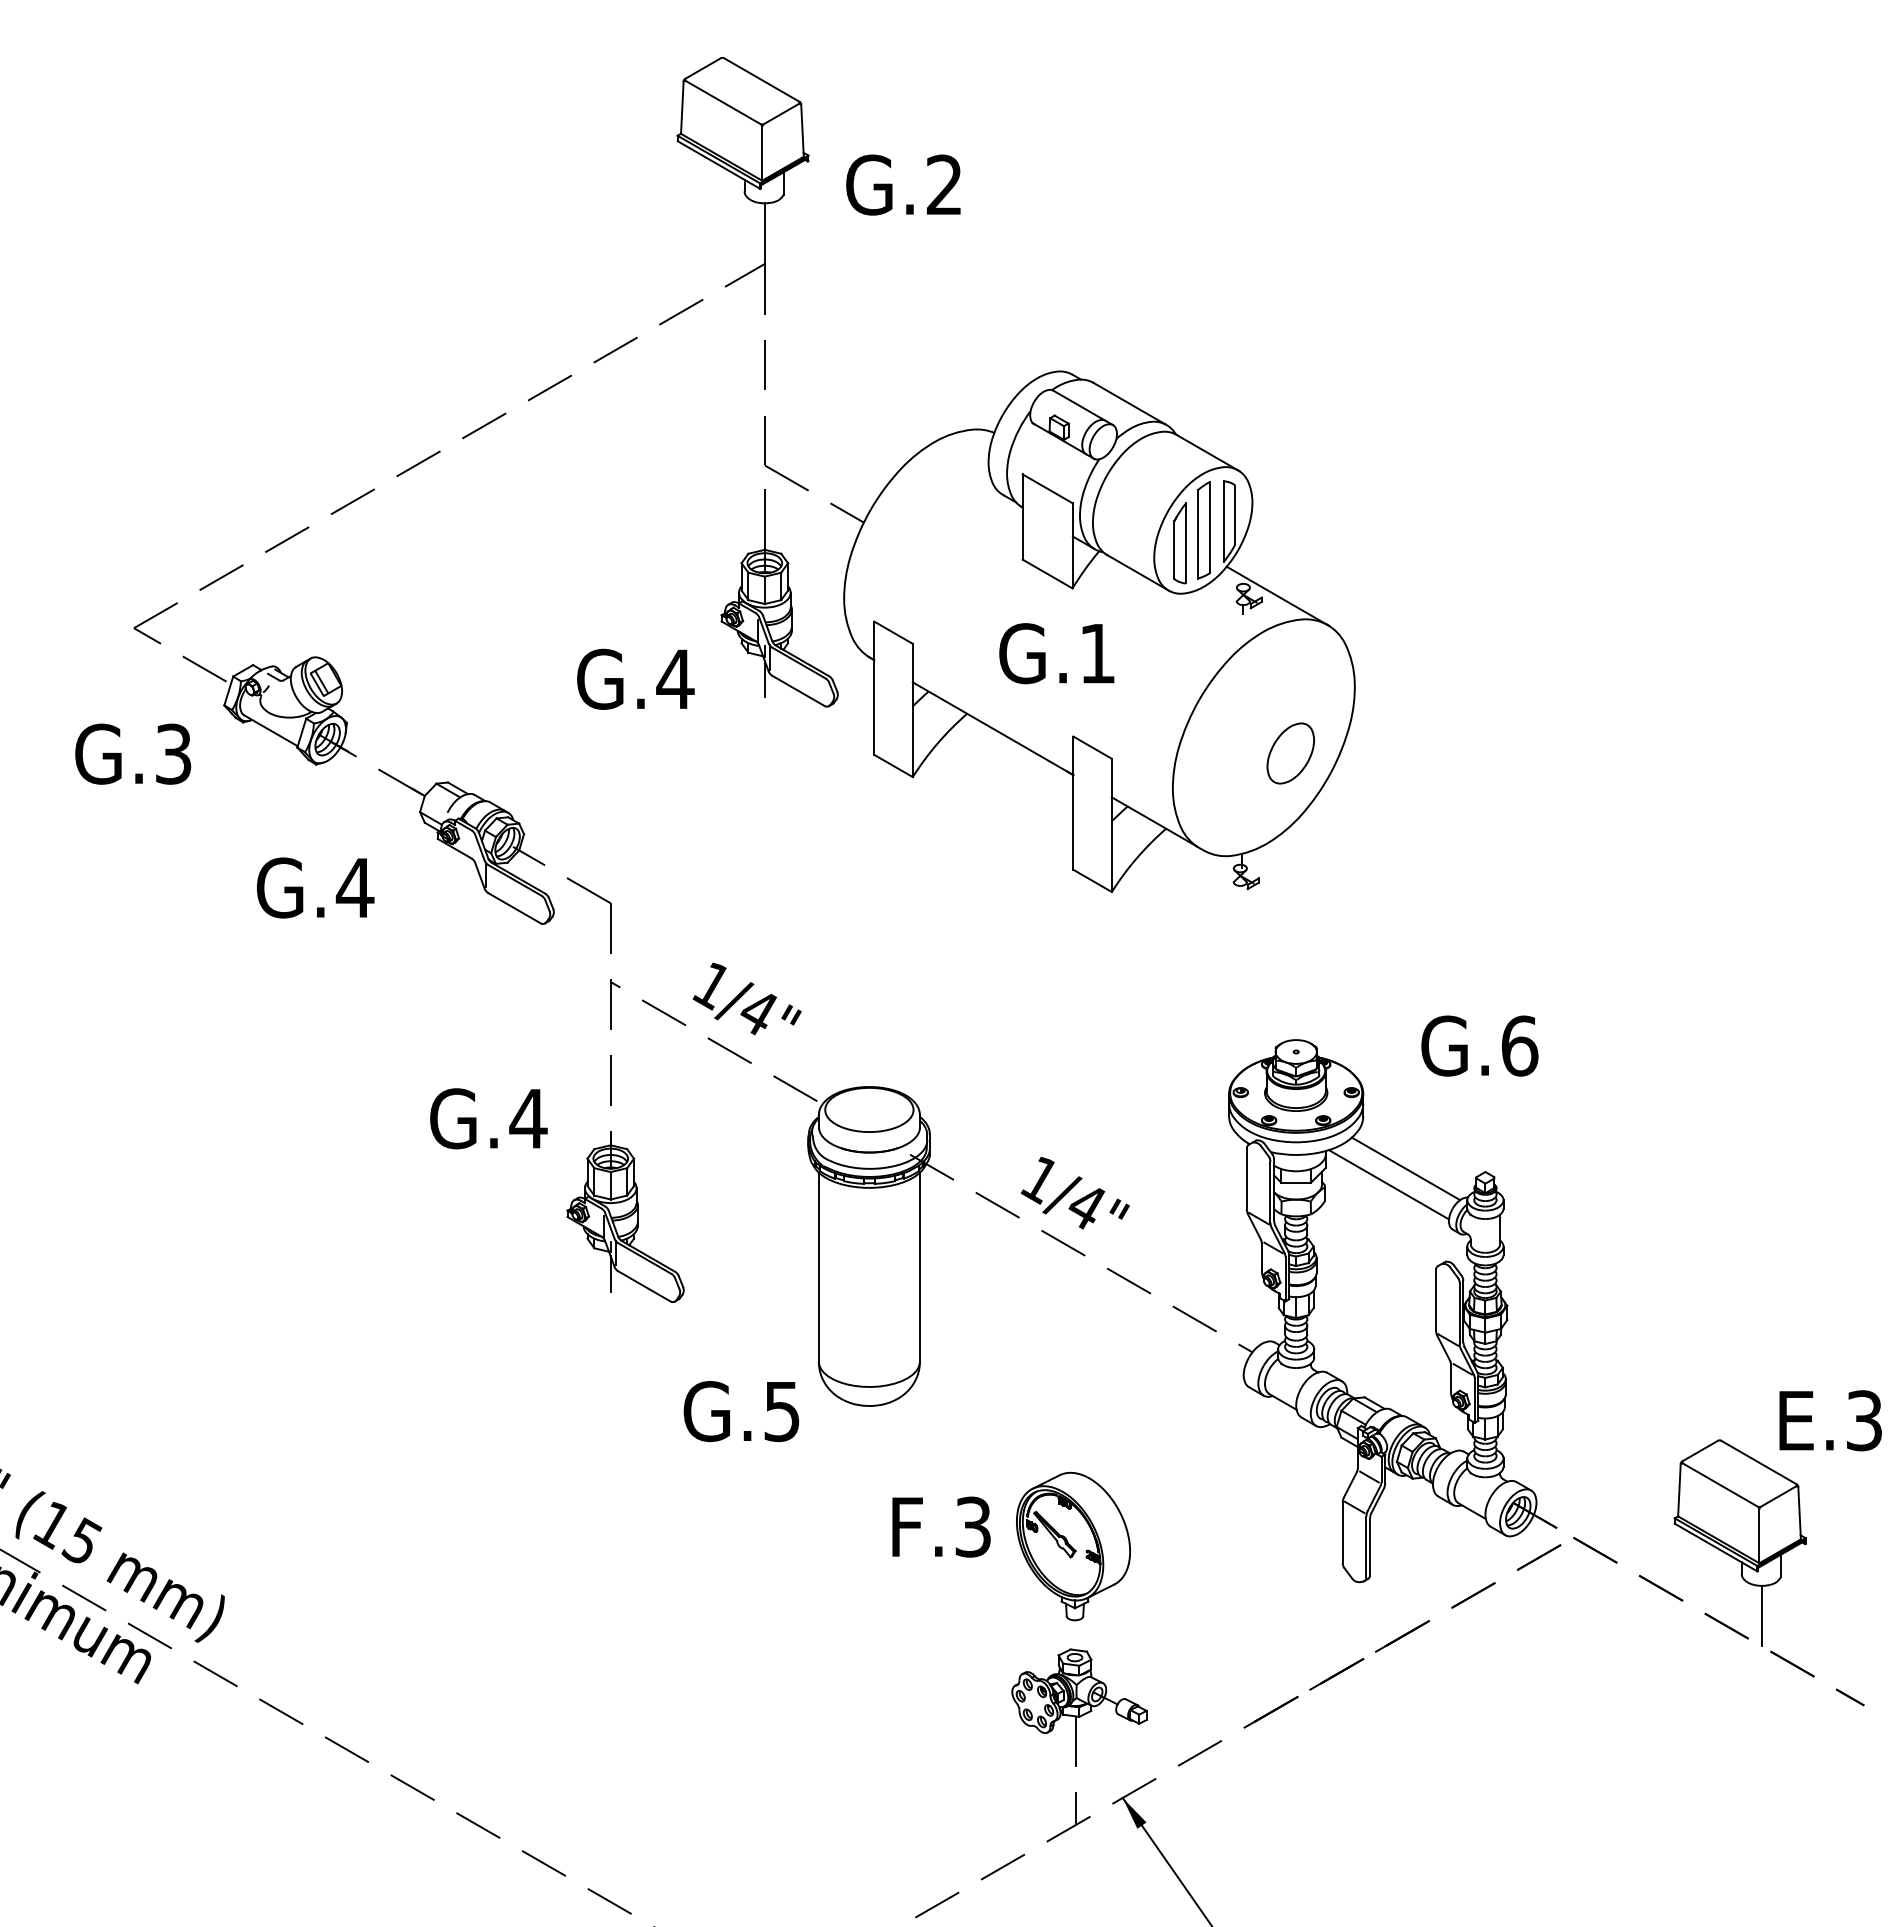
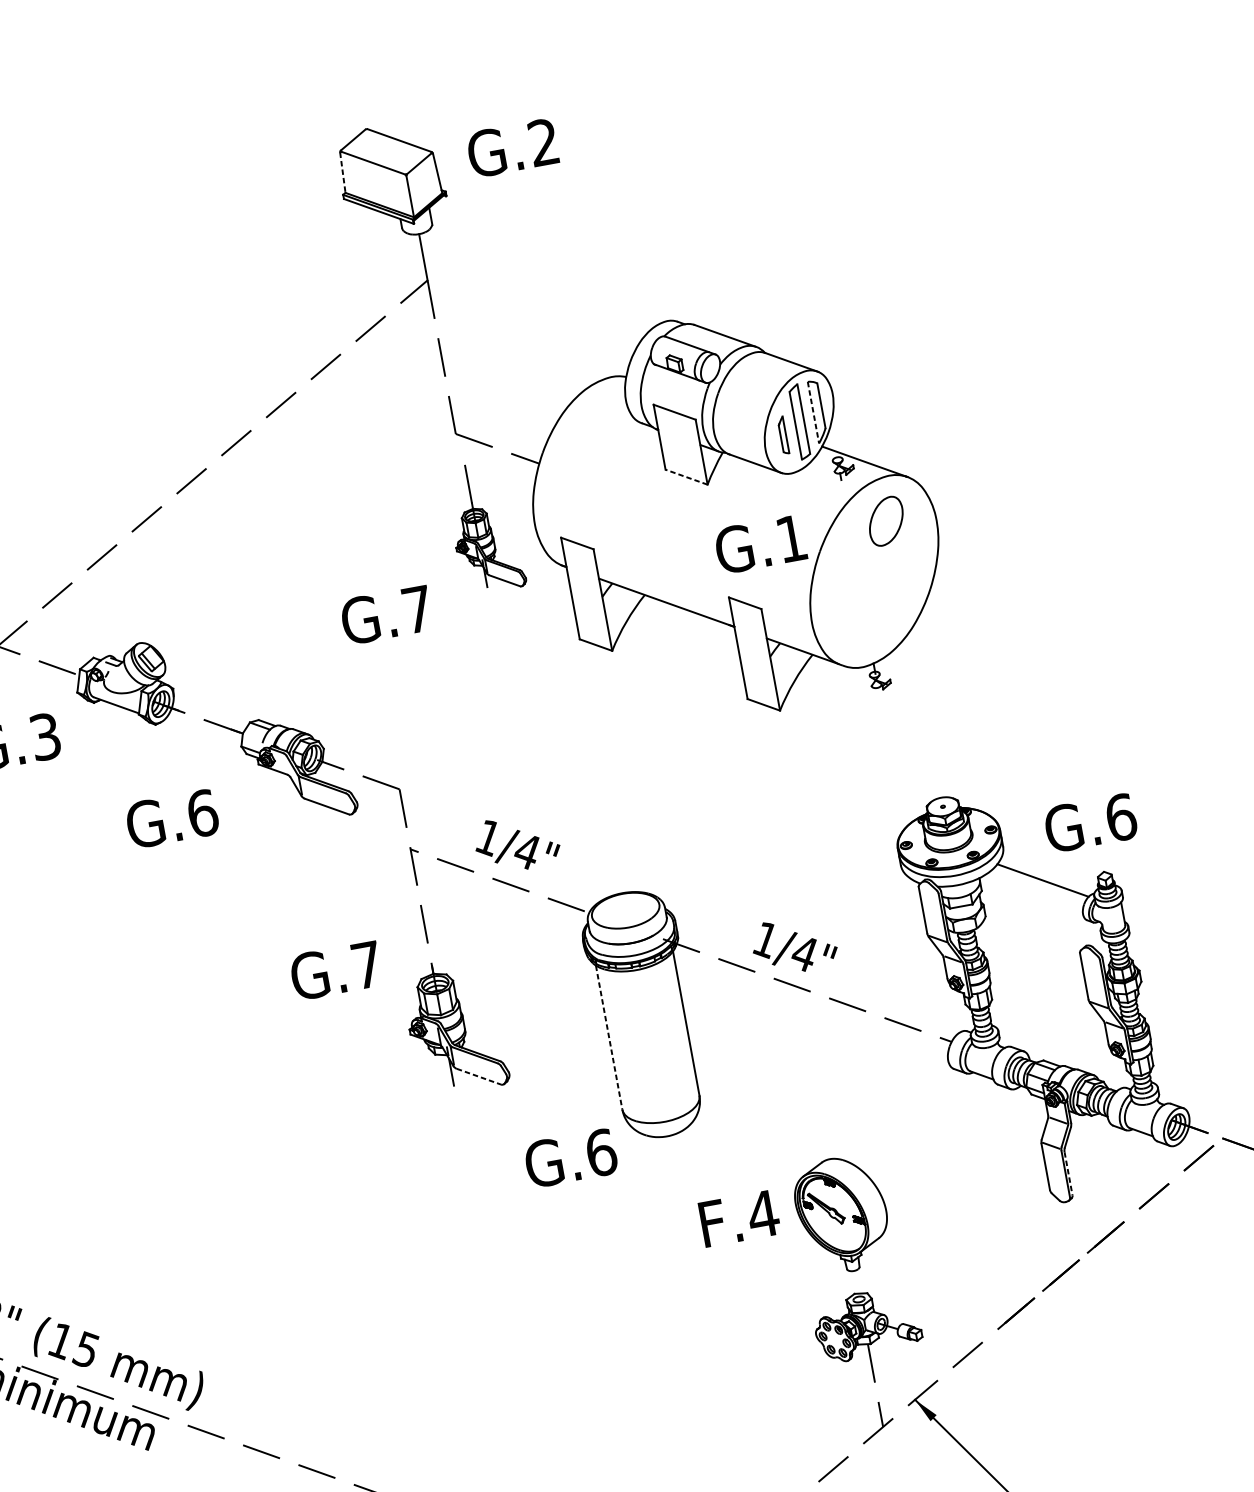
line: (682, 108) -> (343, 173), solid -> dashed
text: (903, 184) -> (512, 147), moved
line: (1223, 522) -> (813, 413), solid -> dashed
part: (1179, 543) -> (782, 435), size x0.6
line: (1047, 574) -> (686, 477), solid -> dashed
part: (779, 598) -> (485, 533), size x0.7
text: (1056, 653) -> (760, 544), moved
text: (675, 678) -> (417, 608), G.4 -> G.7
part: (1290, 753) -> (886, 521), moved
text: (354, 887) -> (202, 813), G.4 -> G.6
text: (1479, 1045) -> (1090, 822), moved
text: (528, 1118) -> (367, 964), G.4 -> G.7
line: (1389, 1184) -> (1032, 894), removed
line: (818, 1267) -> (608, 1037), solid -> dashed
line: (644, 1286) -> (478, 1076), solid -> dashed
text: (782, 1411) -> (601, 1152), G.5 -> G.6
text: (972, 1526) -> (762, 1213), F.3 -> F.4
line: (1370, 1547) -> (1068, 1174), solid -> dashed

